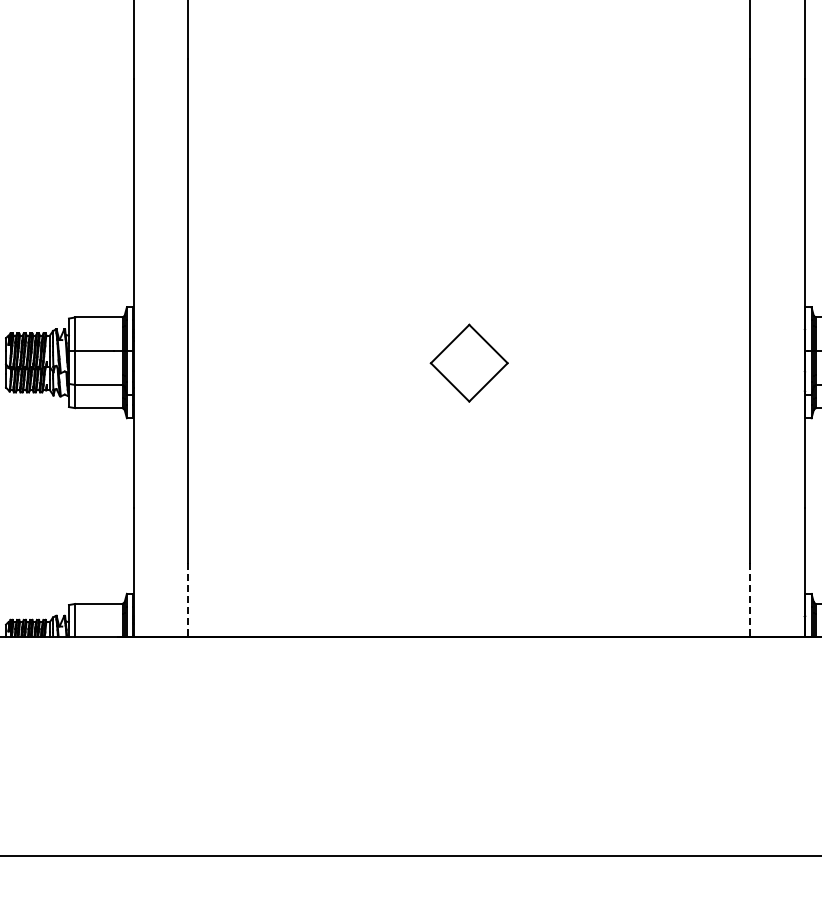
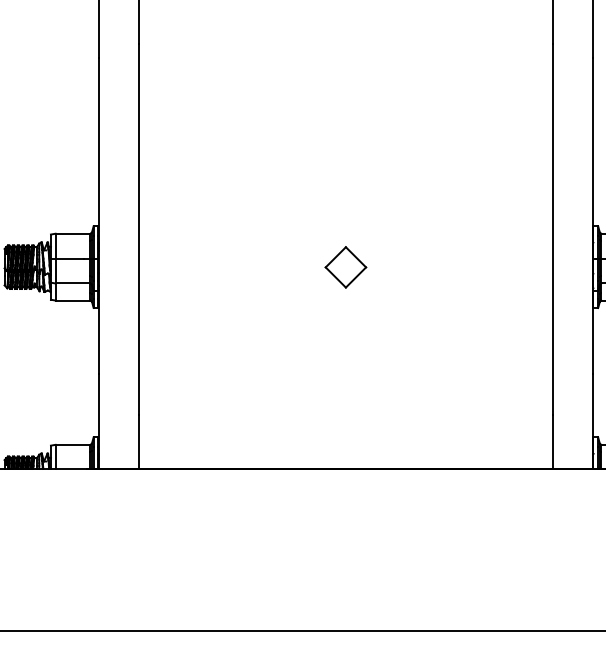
part: (468, 362) -> (345, 266), size x0.71
line: (188, 599) -> (139, 441), dashed -> solid
line: (750, 599) -> (553, 441), dashed -> solid

